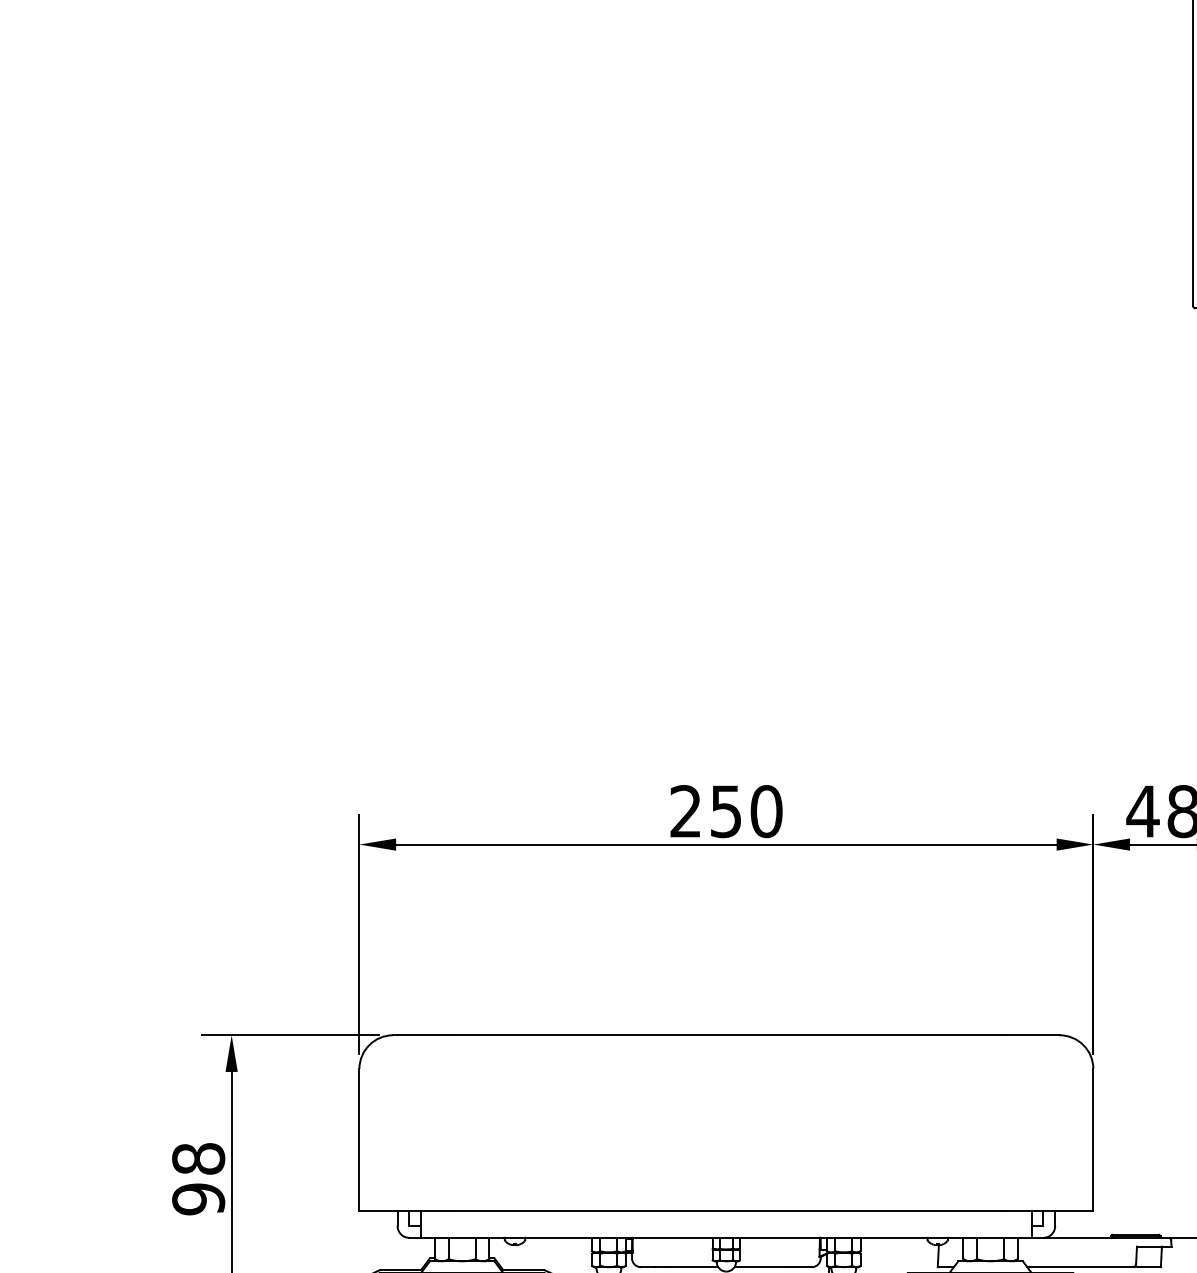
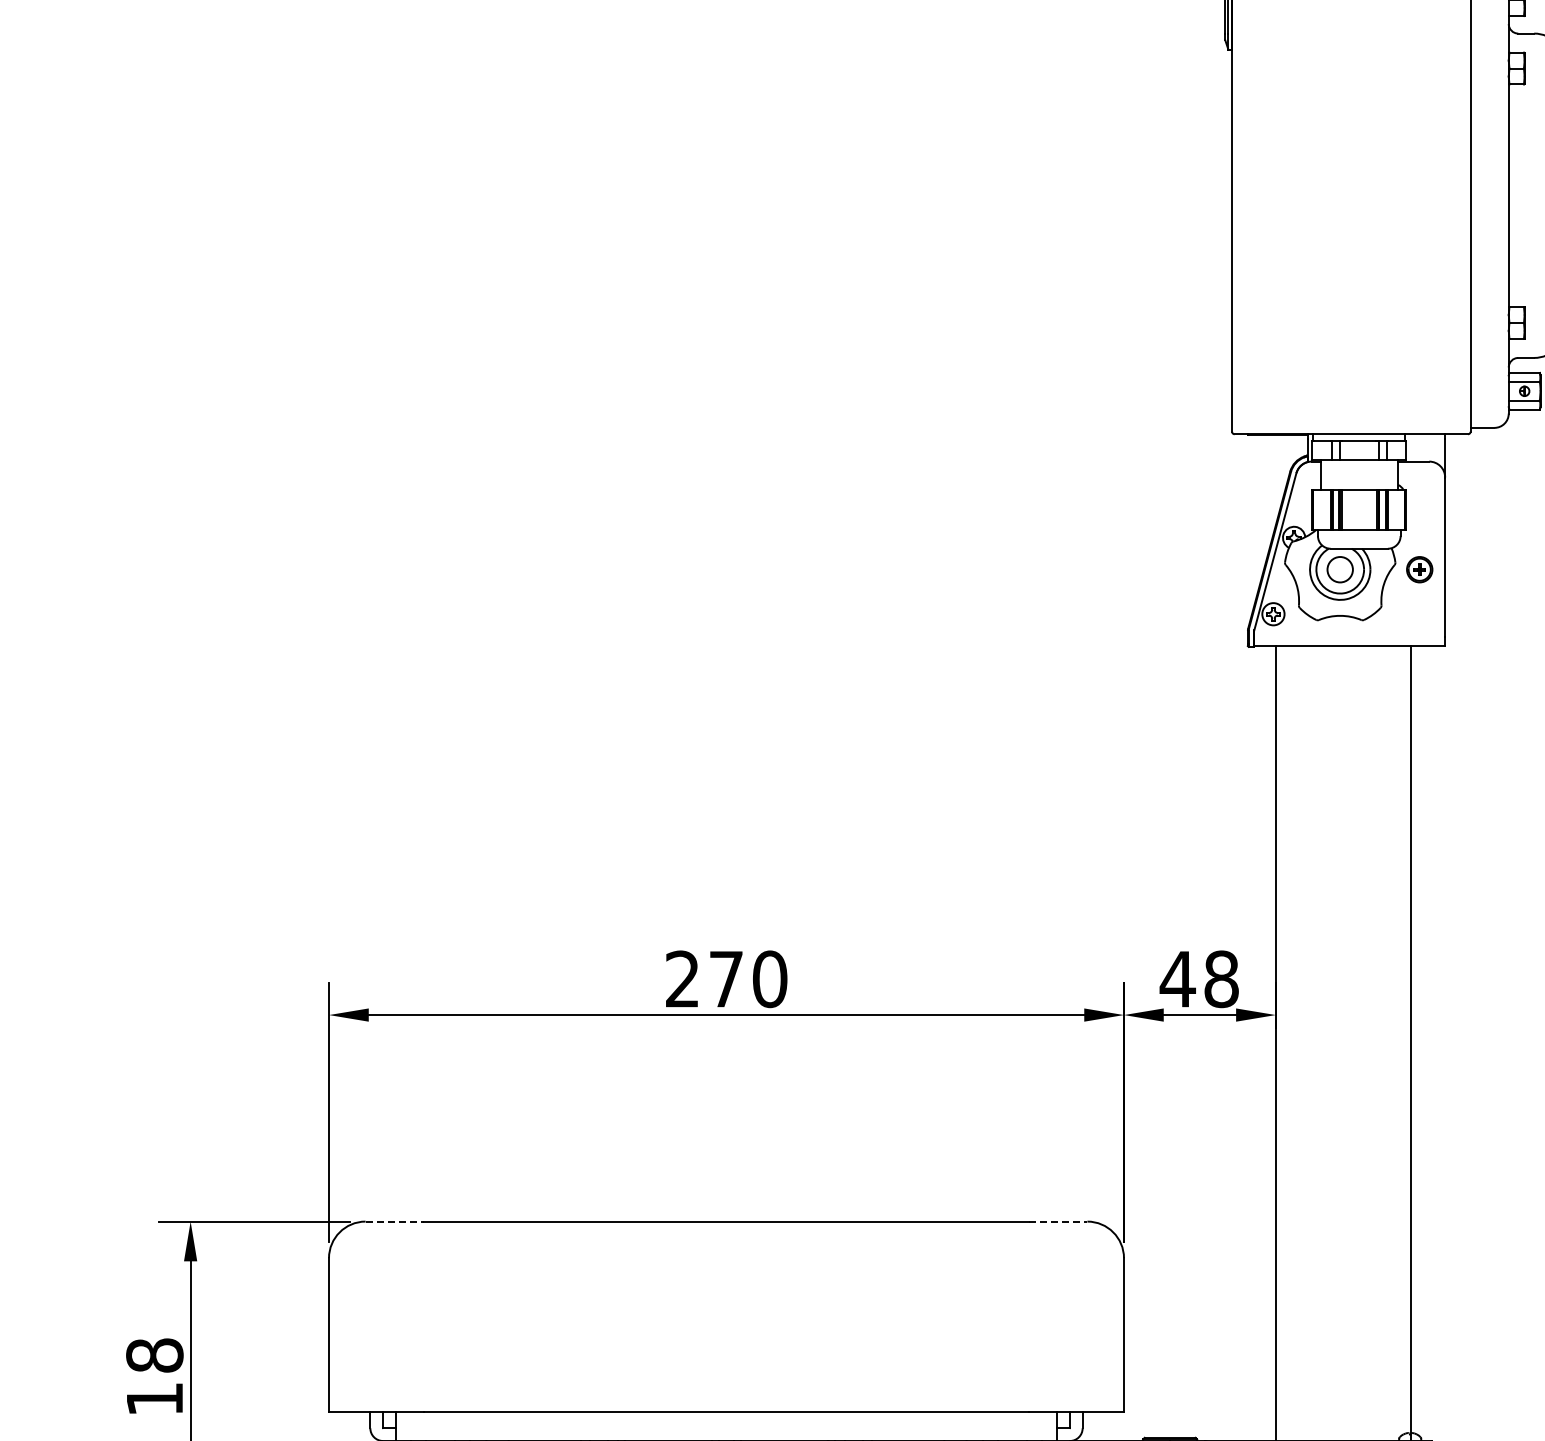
text: (726, 811) -> (726, 979), 250 -> 270
line: (420, 1035) -> (395, 1221), solid -> dashed
line: (1032, 1035) -> (1058, 1221), solid -> dashed
text: (198, 1199) -> (154, 1399), 98 -> 18

